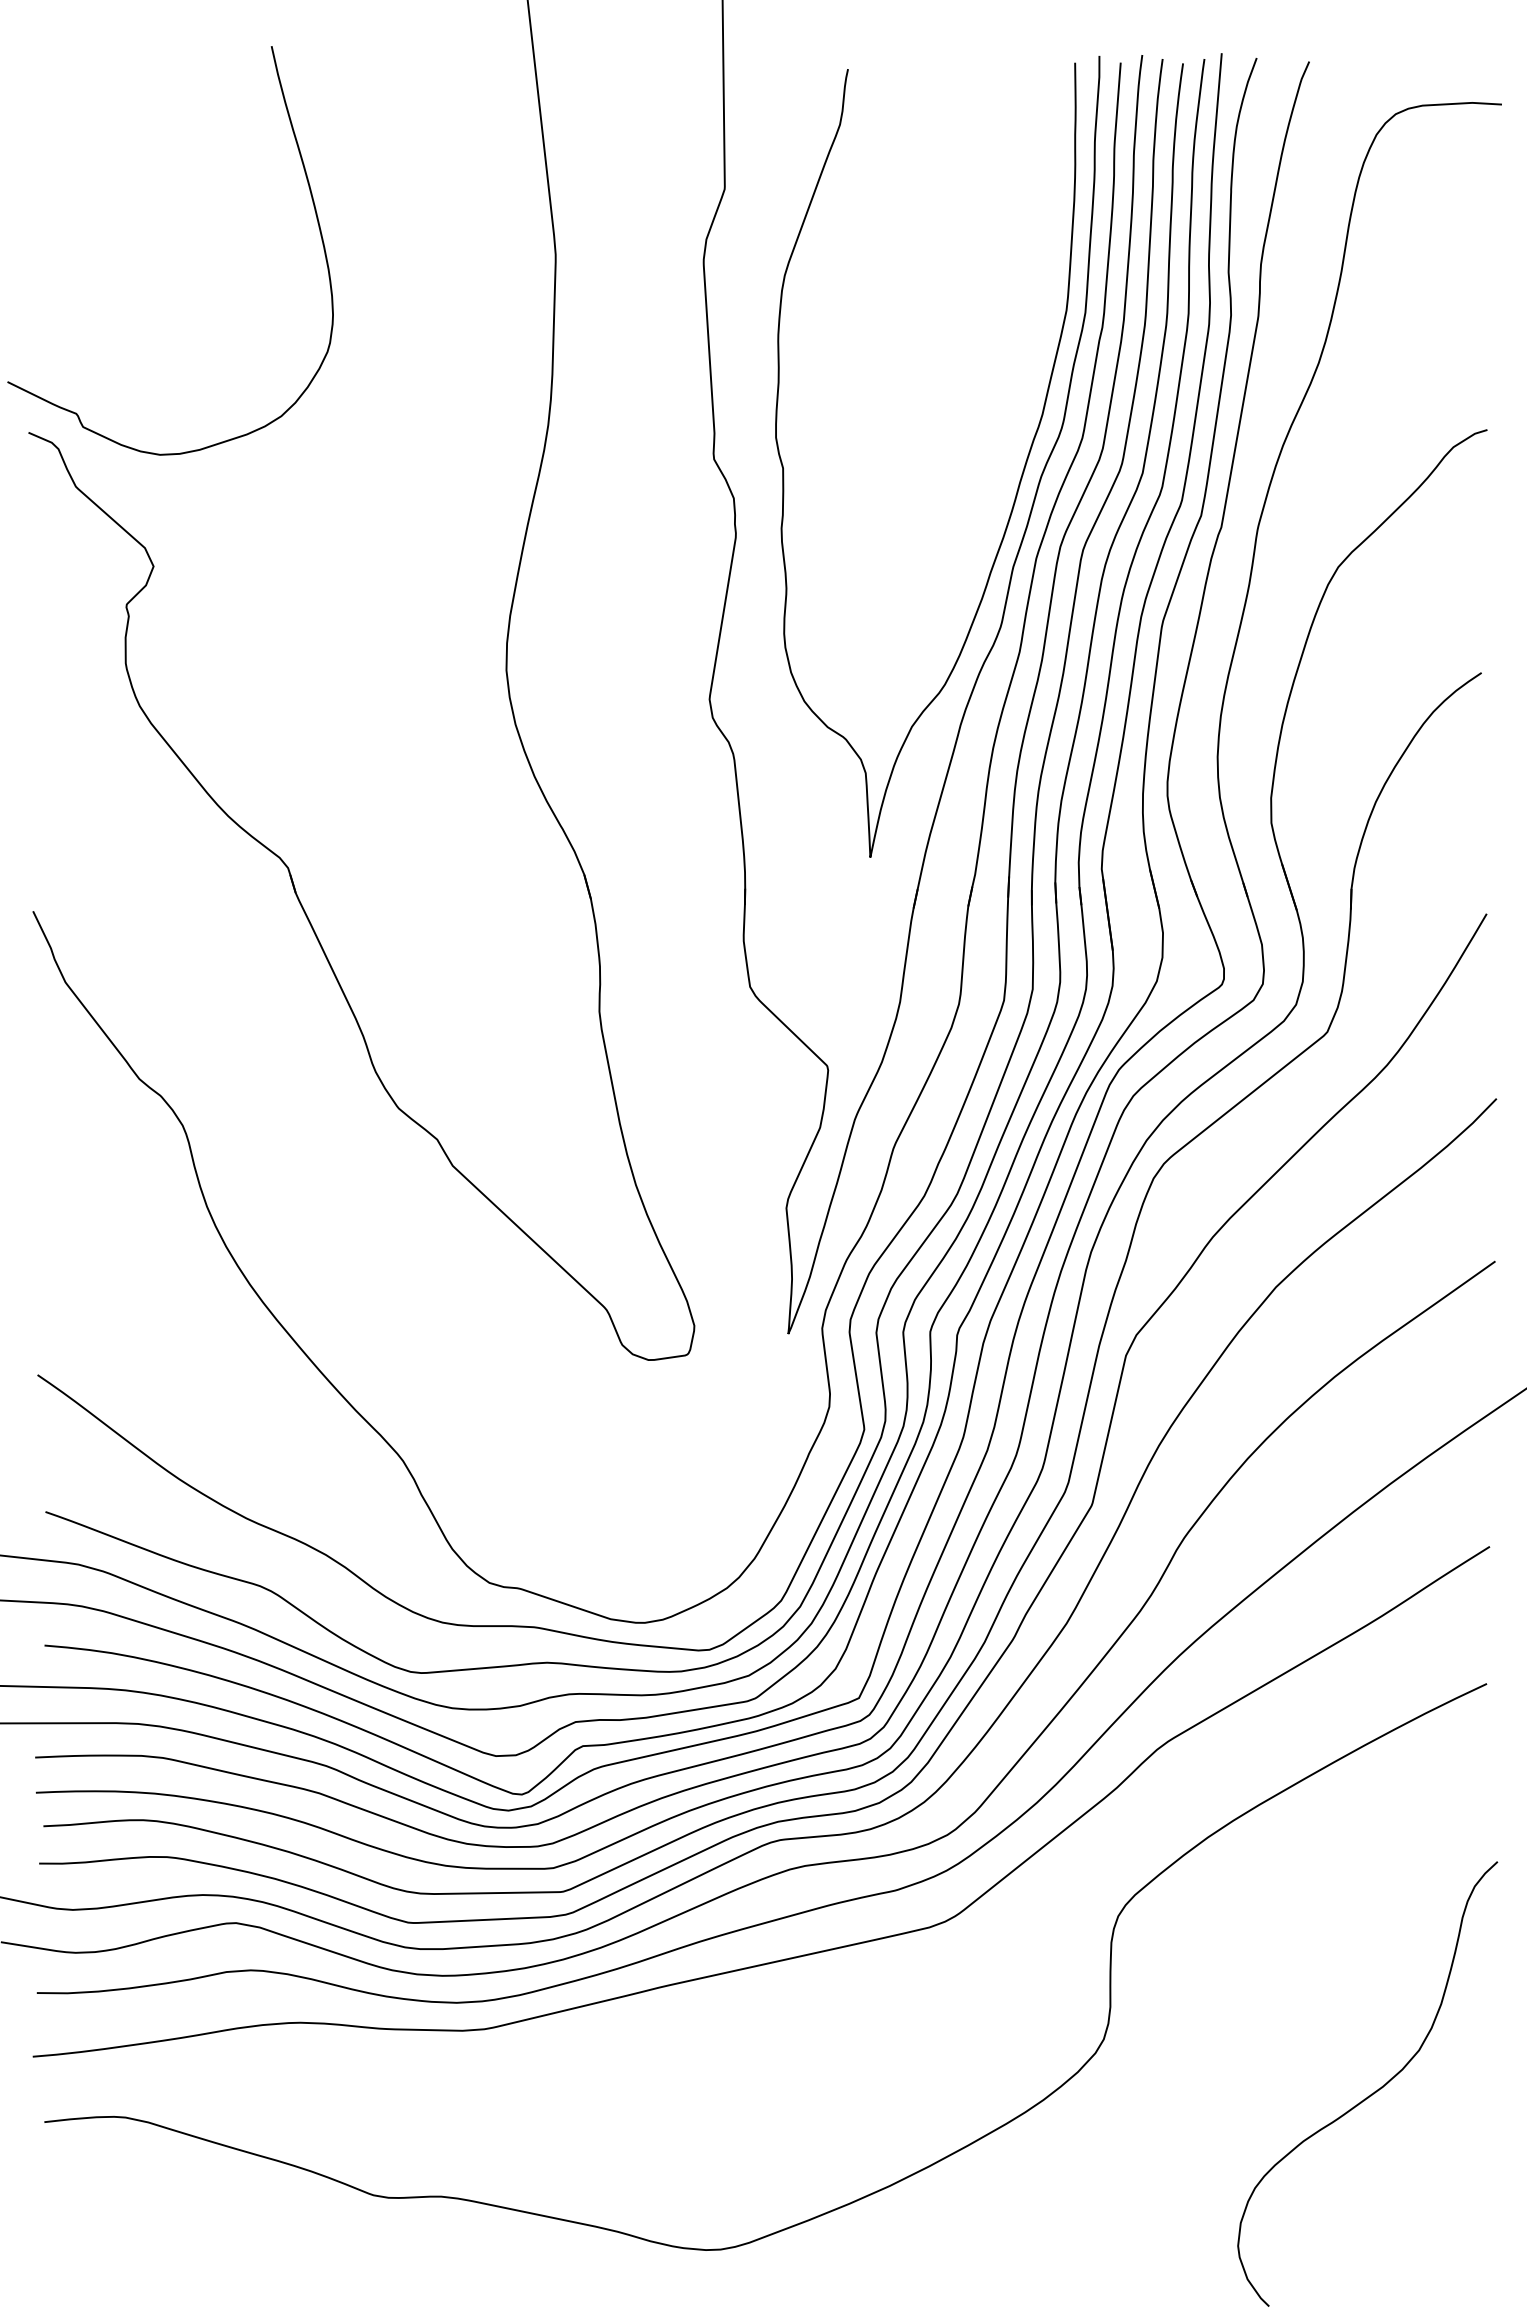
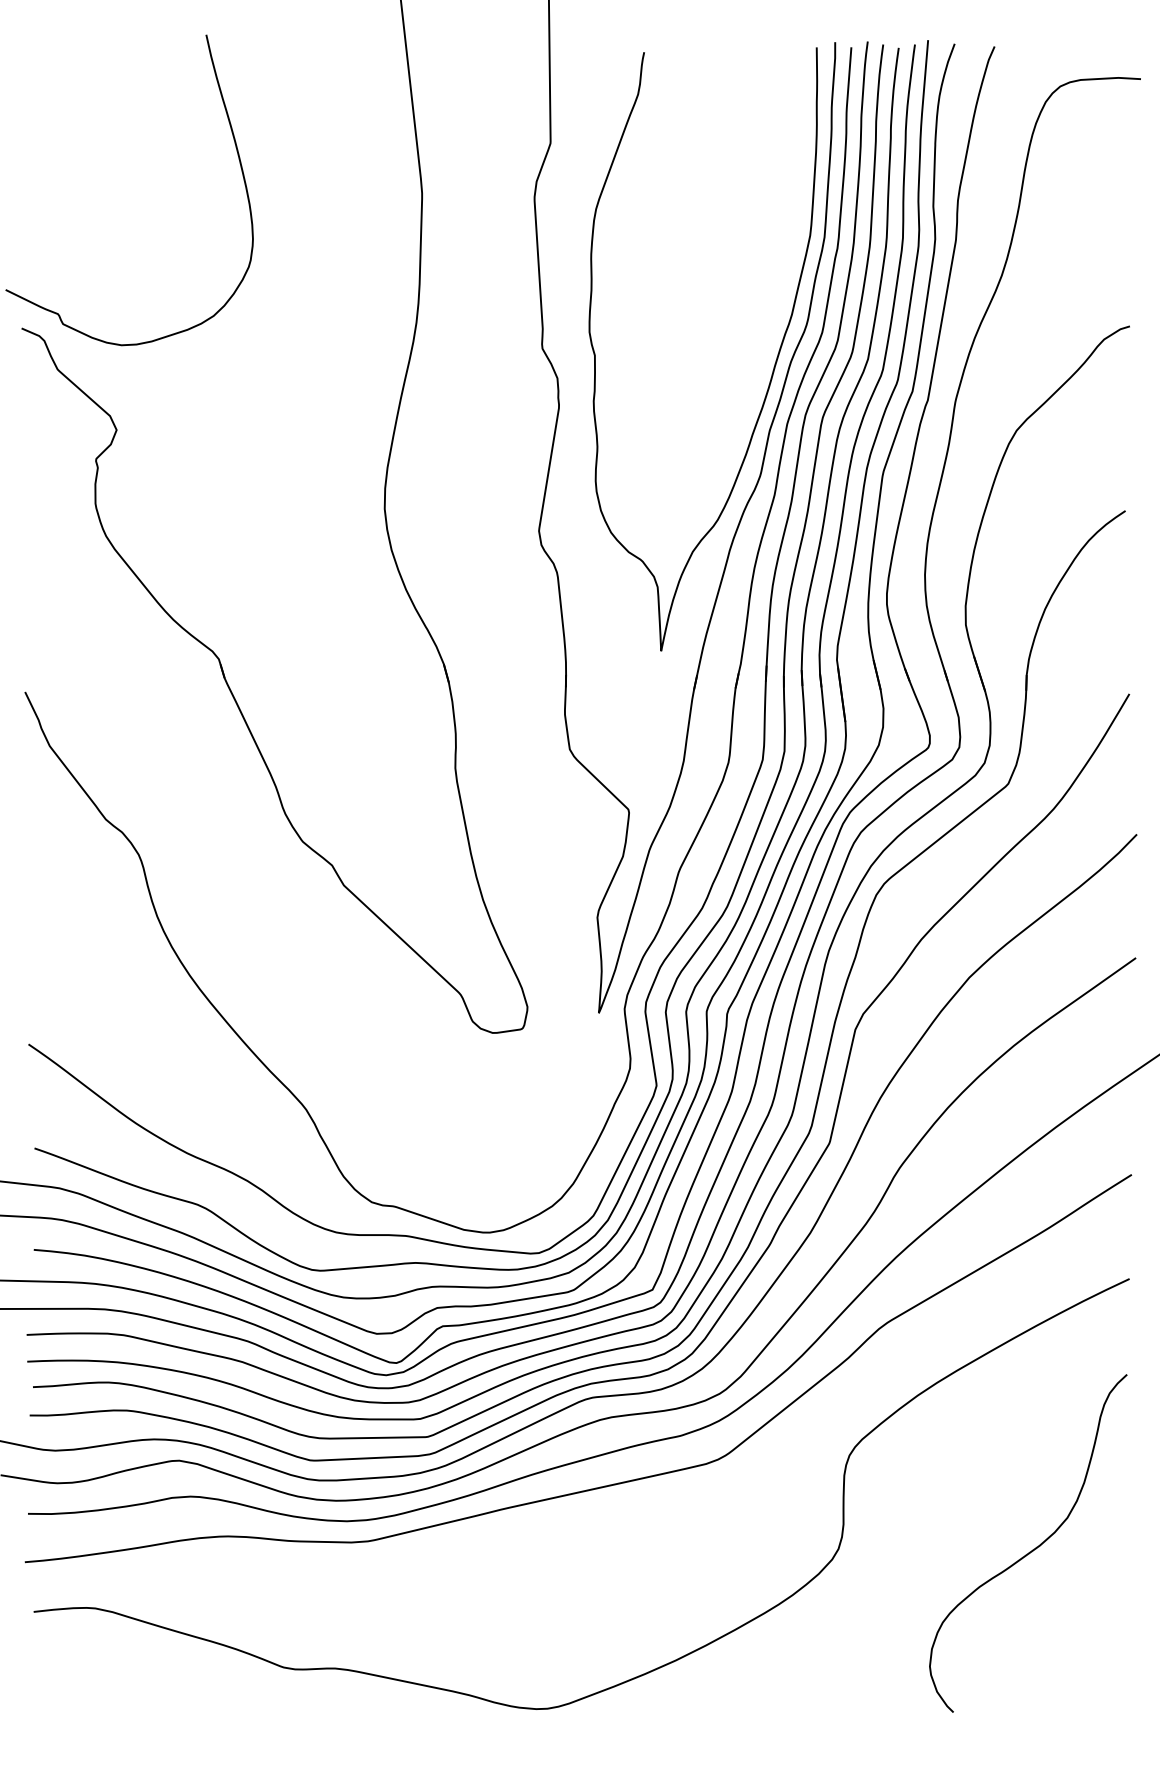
curve: (1374, 2091) -> (1033, 1549), moved

